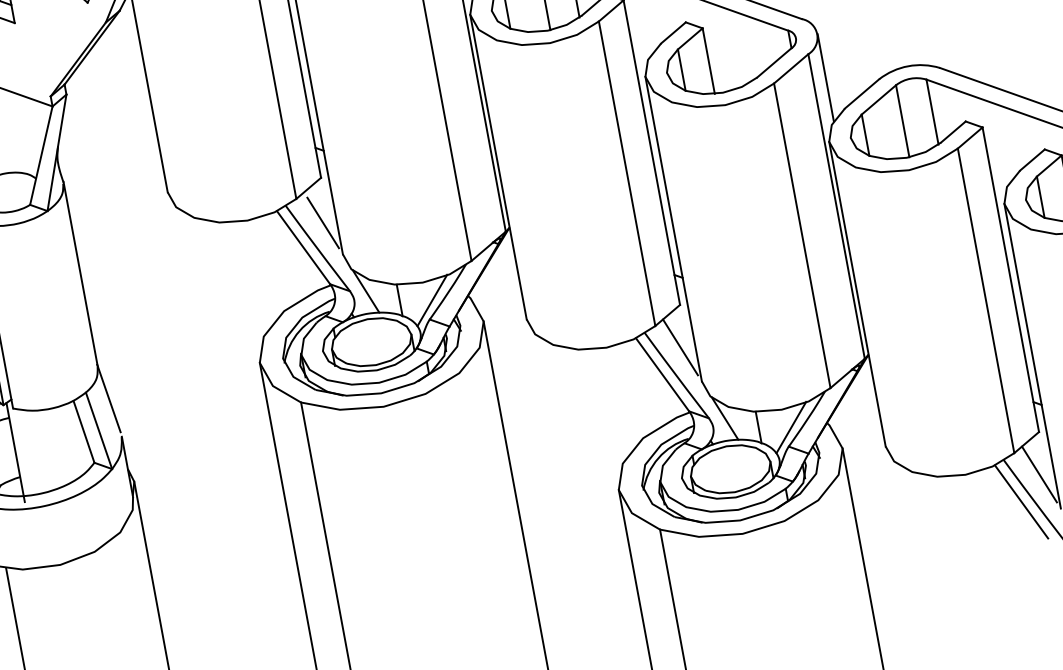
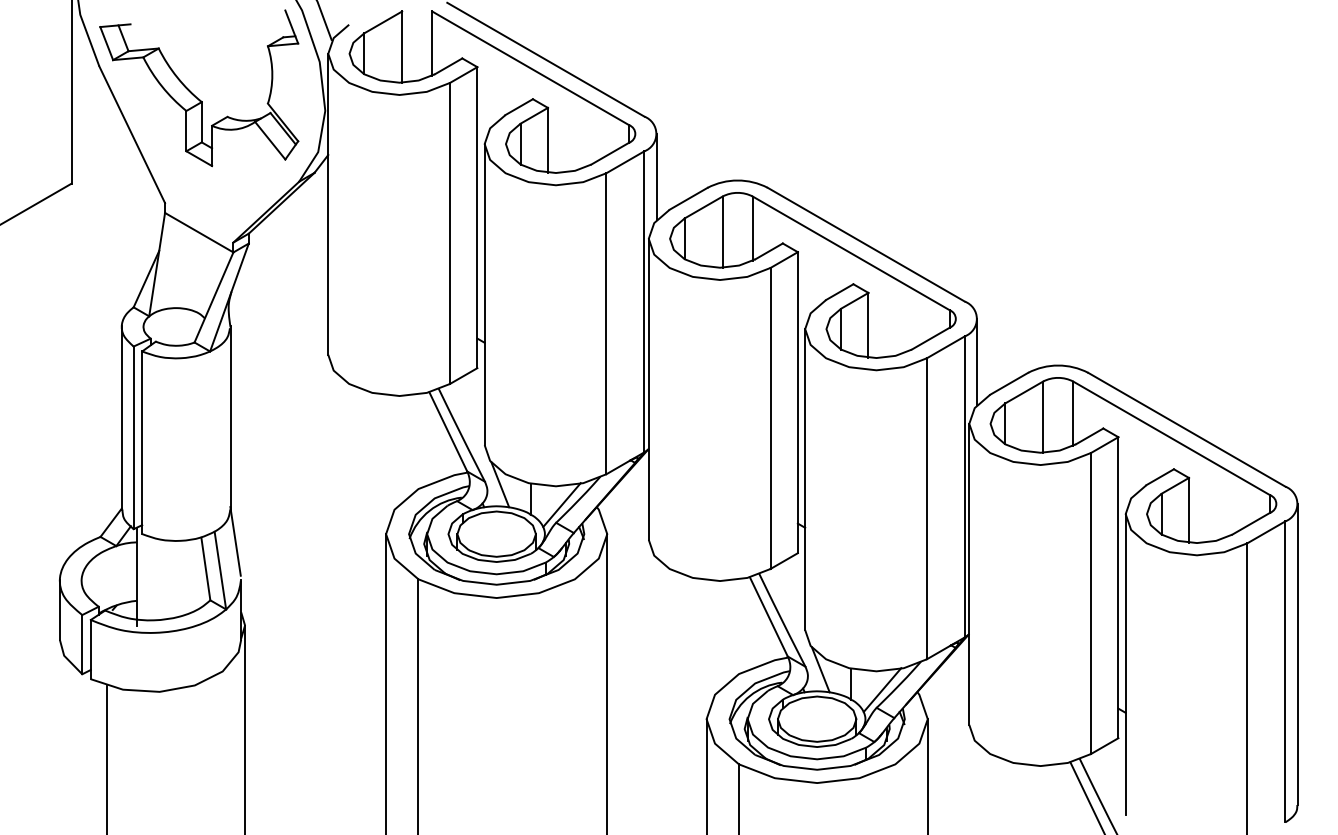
line: (323, 222) -> (471, 411), removed
line: (680, 347) -> (790, 593), removed
line: (1039, 474) -> (1111, 778), removed

